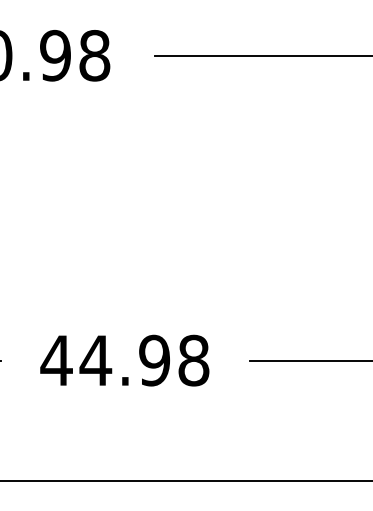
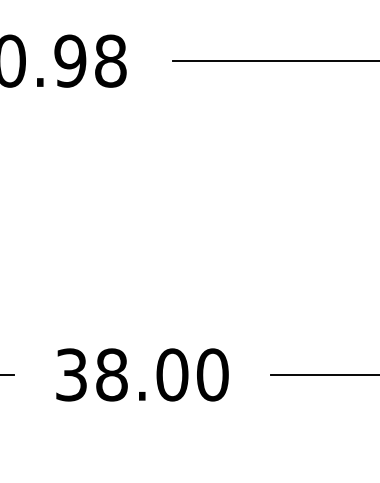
text: (124, 360) -> (141, 374), 44.98 -> 38.00

